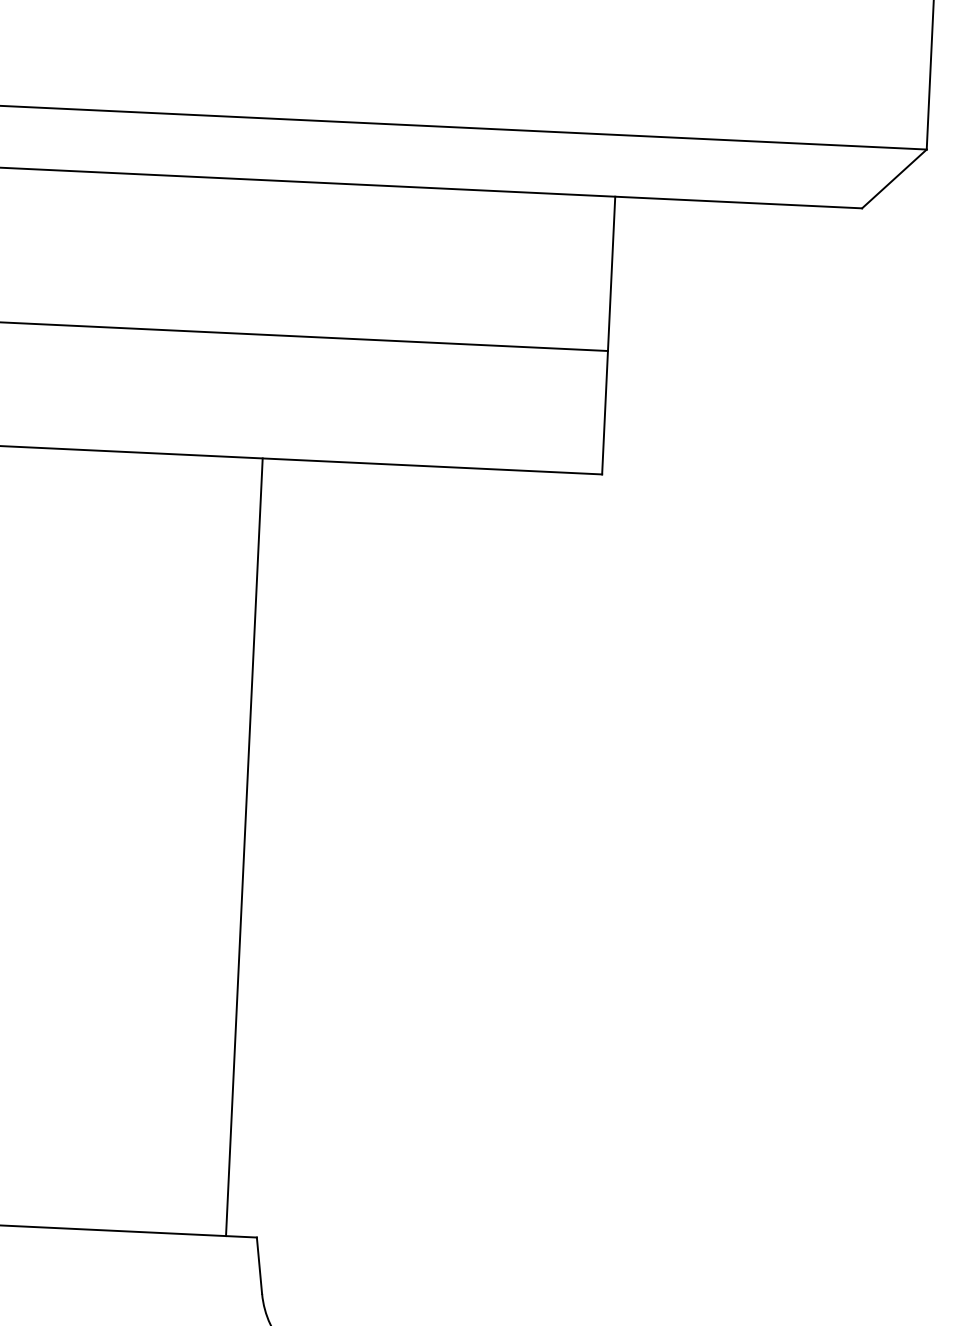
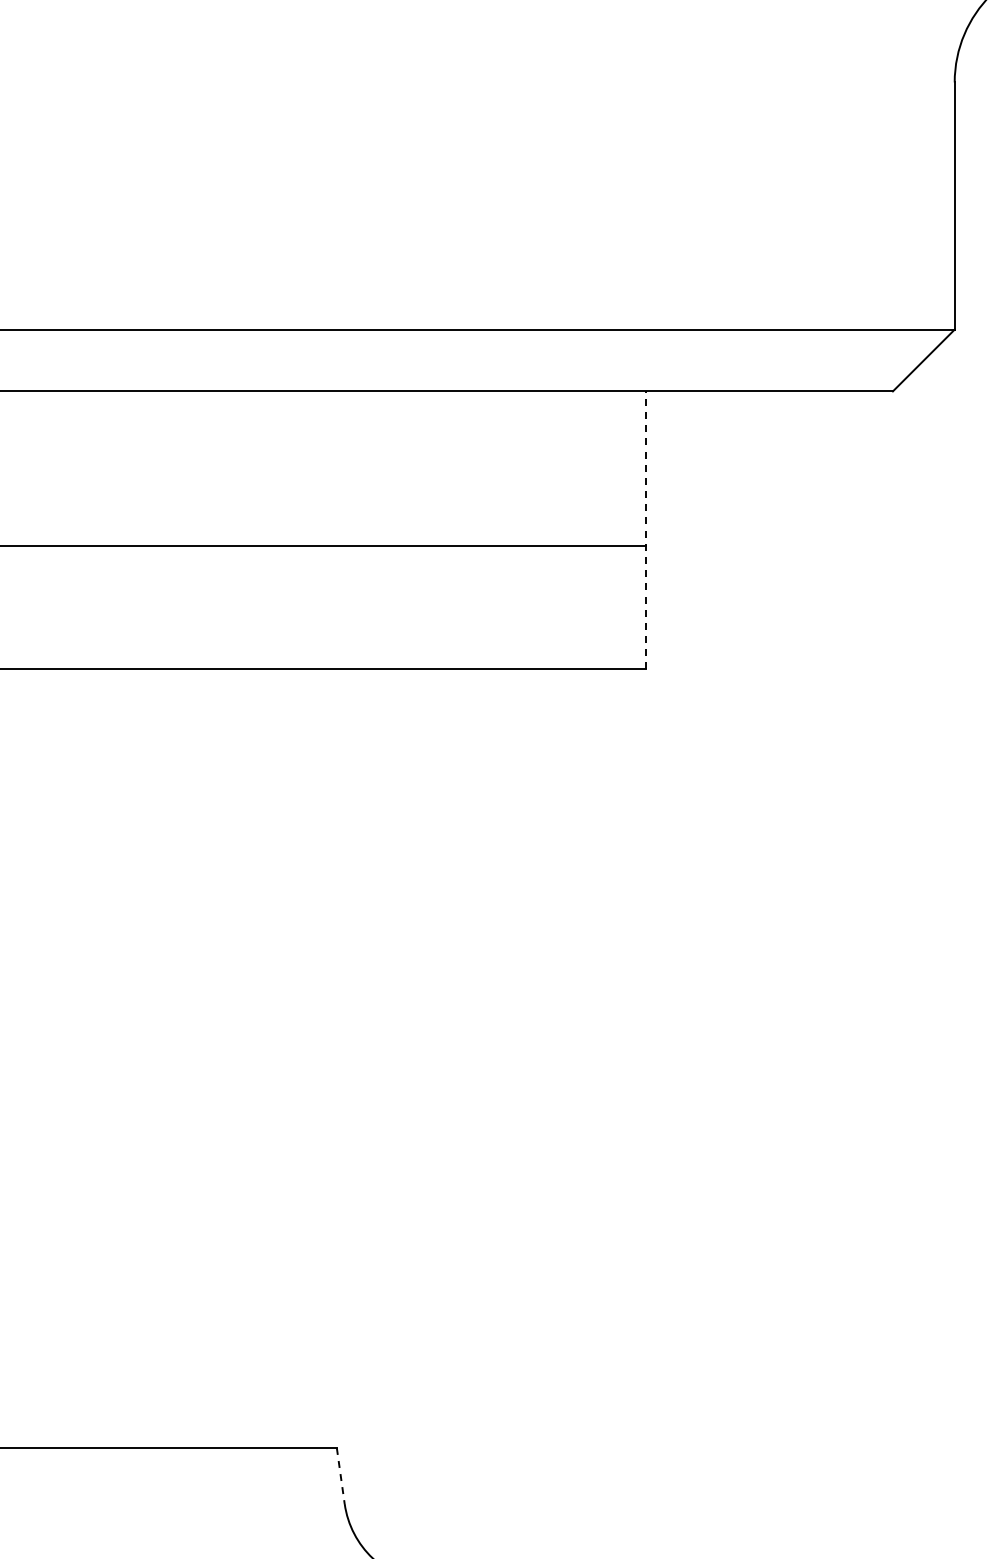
line: (608, 334) -> (645, 529), solid -> dashed
line: (243, 847) -> (305, 1058), removed
line: (259, 1266) -> (340, 1476), solid -> dashed

